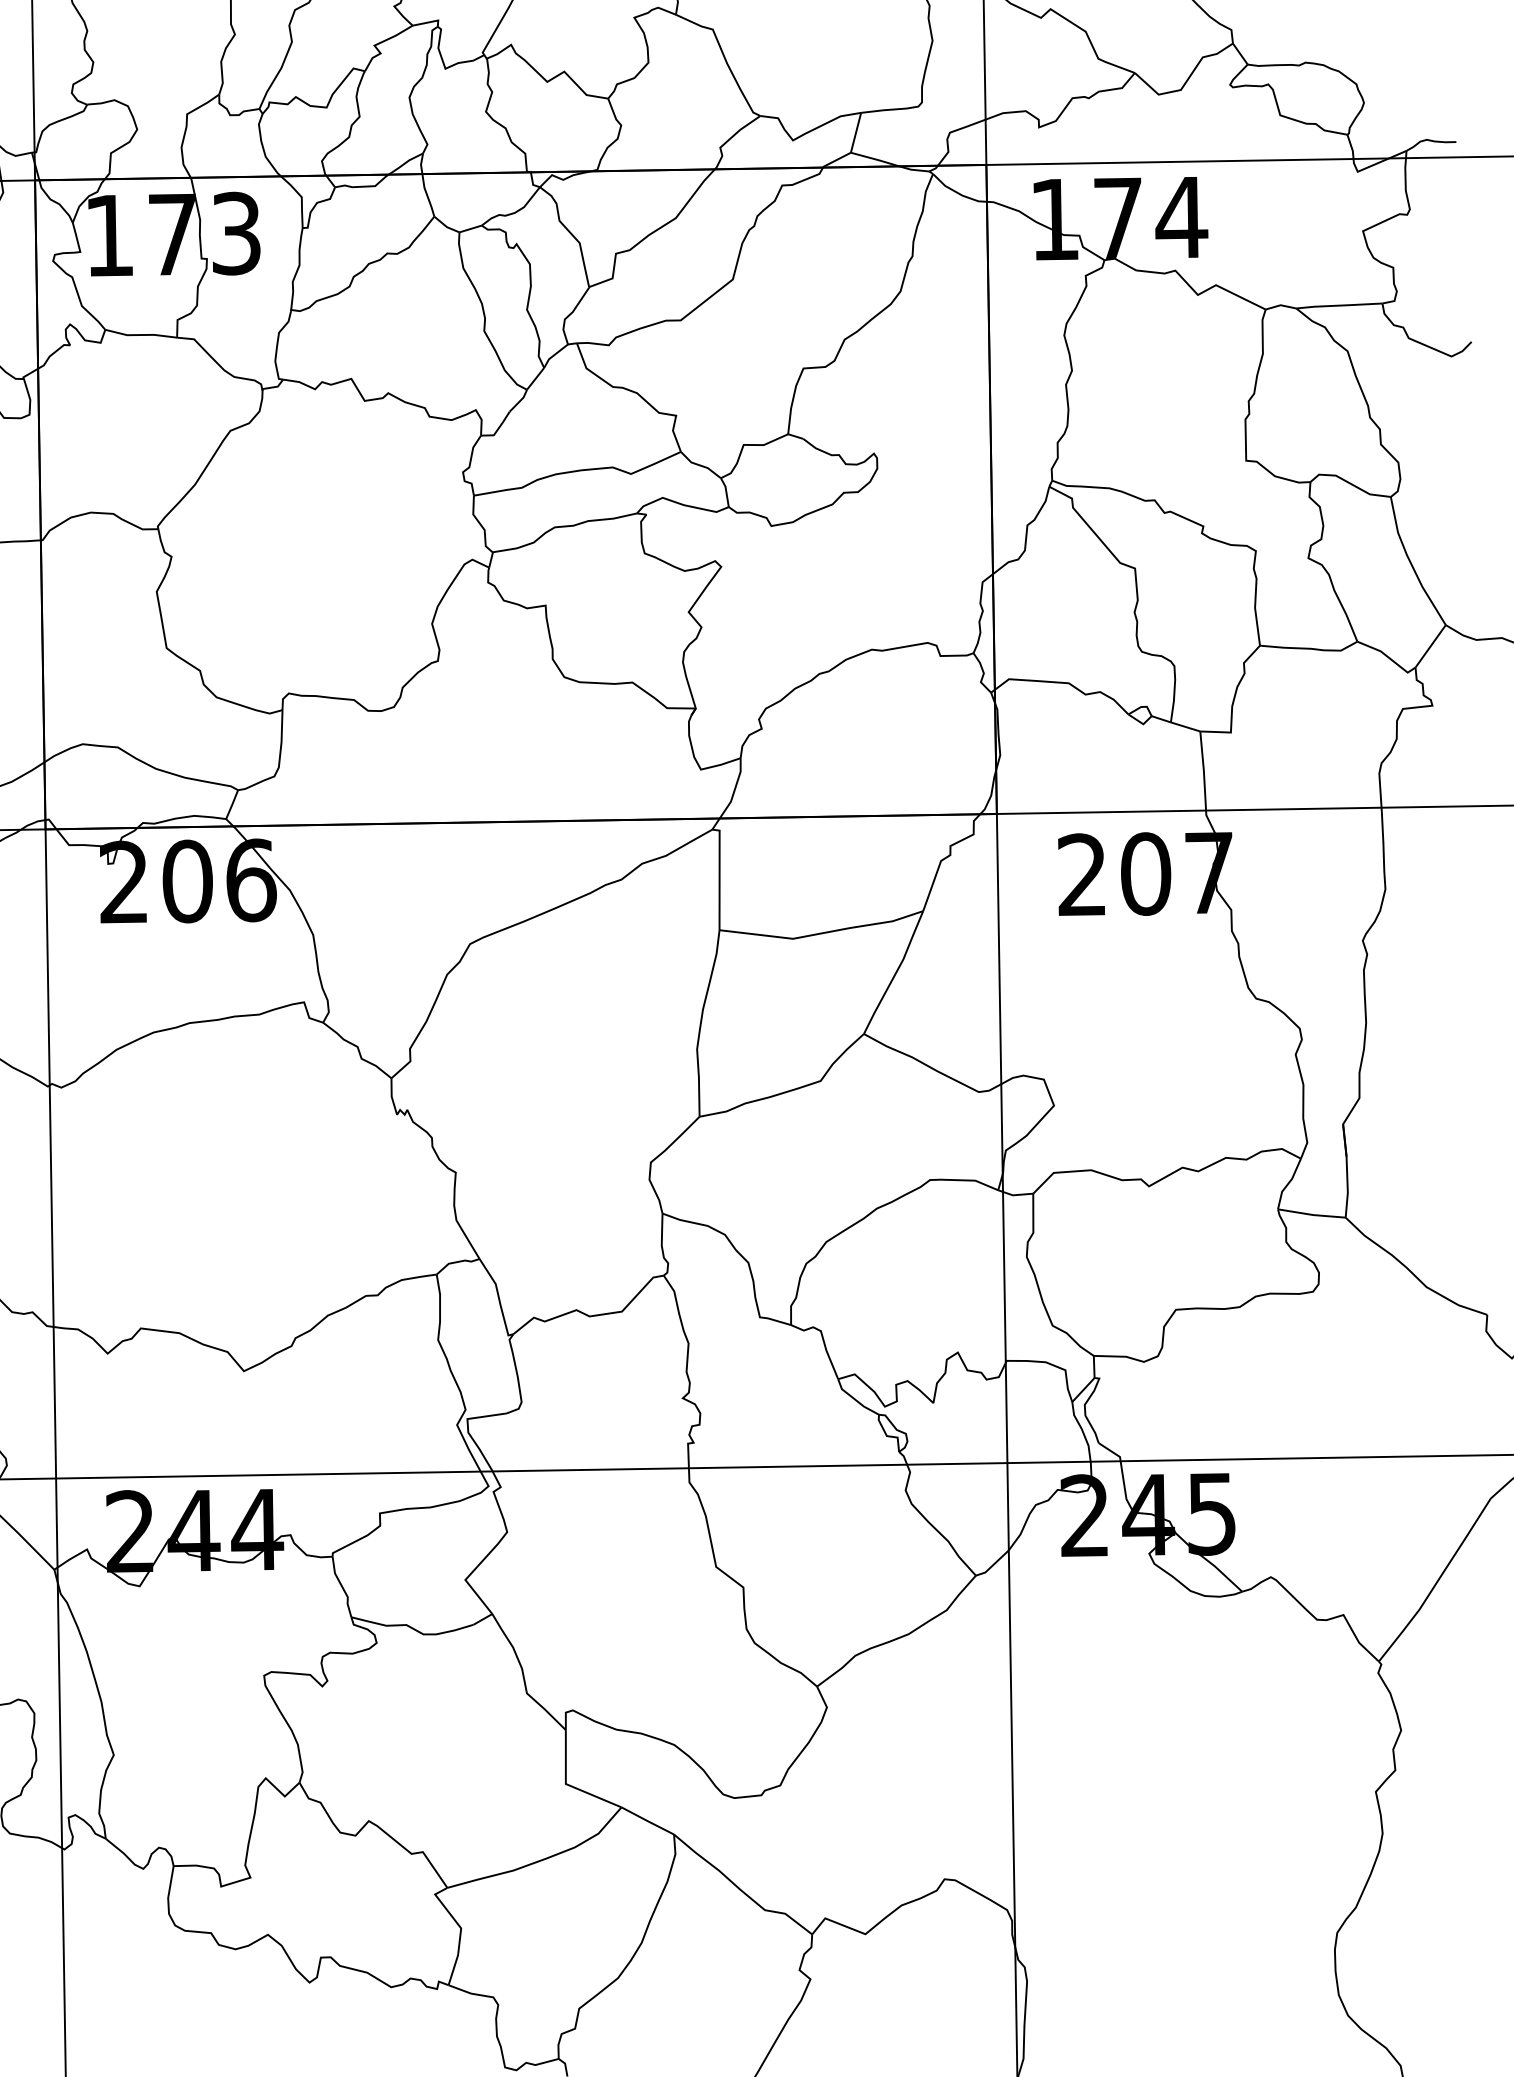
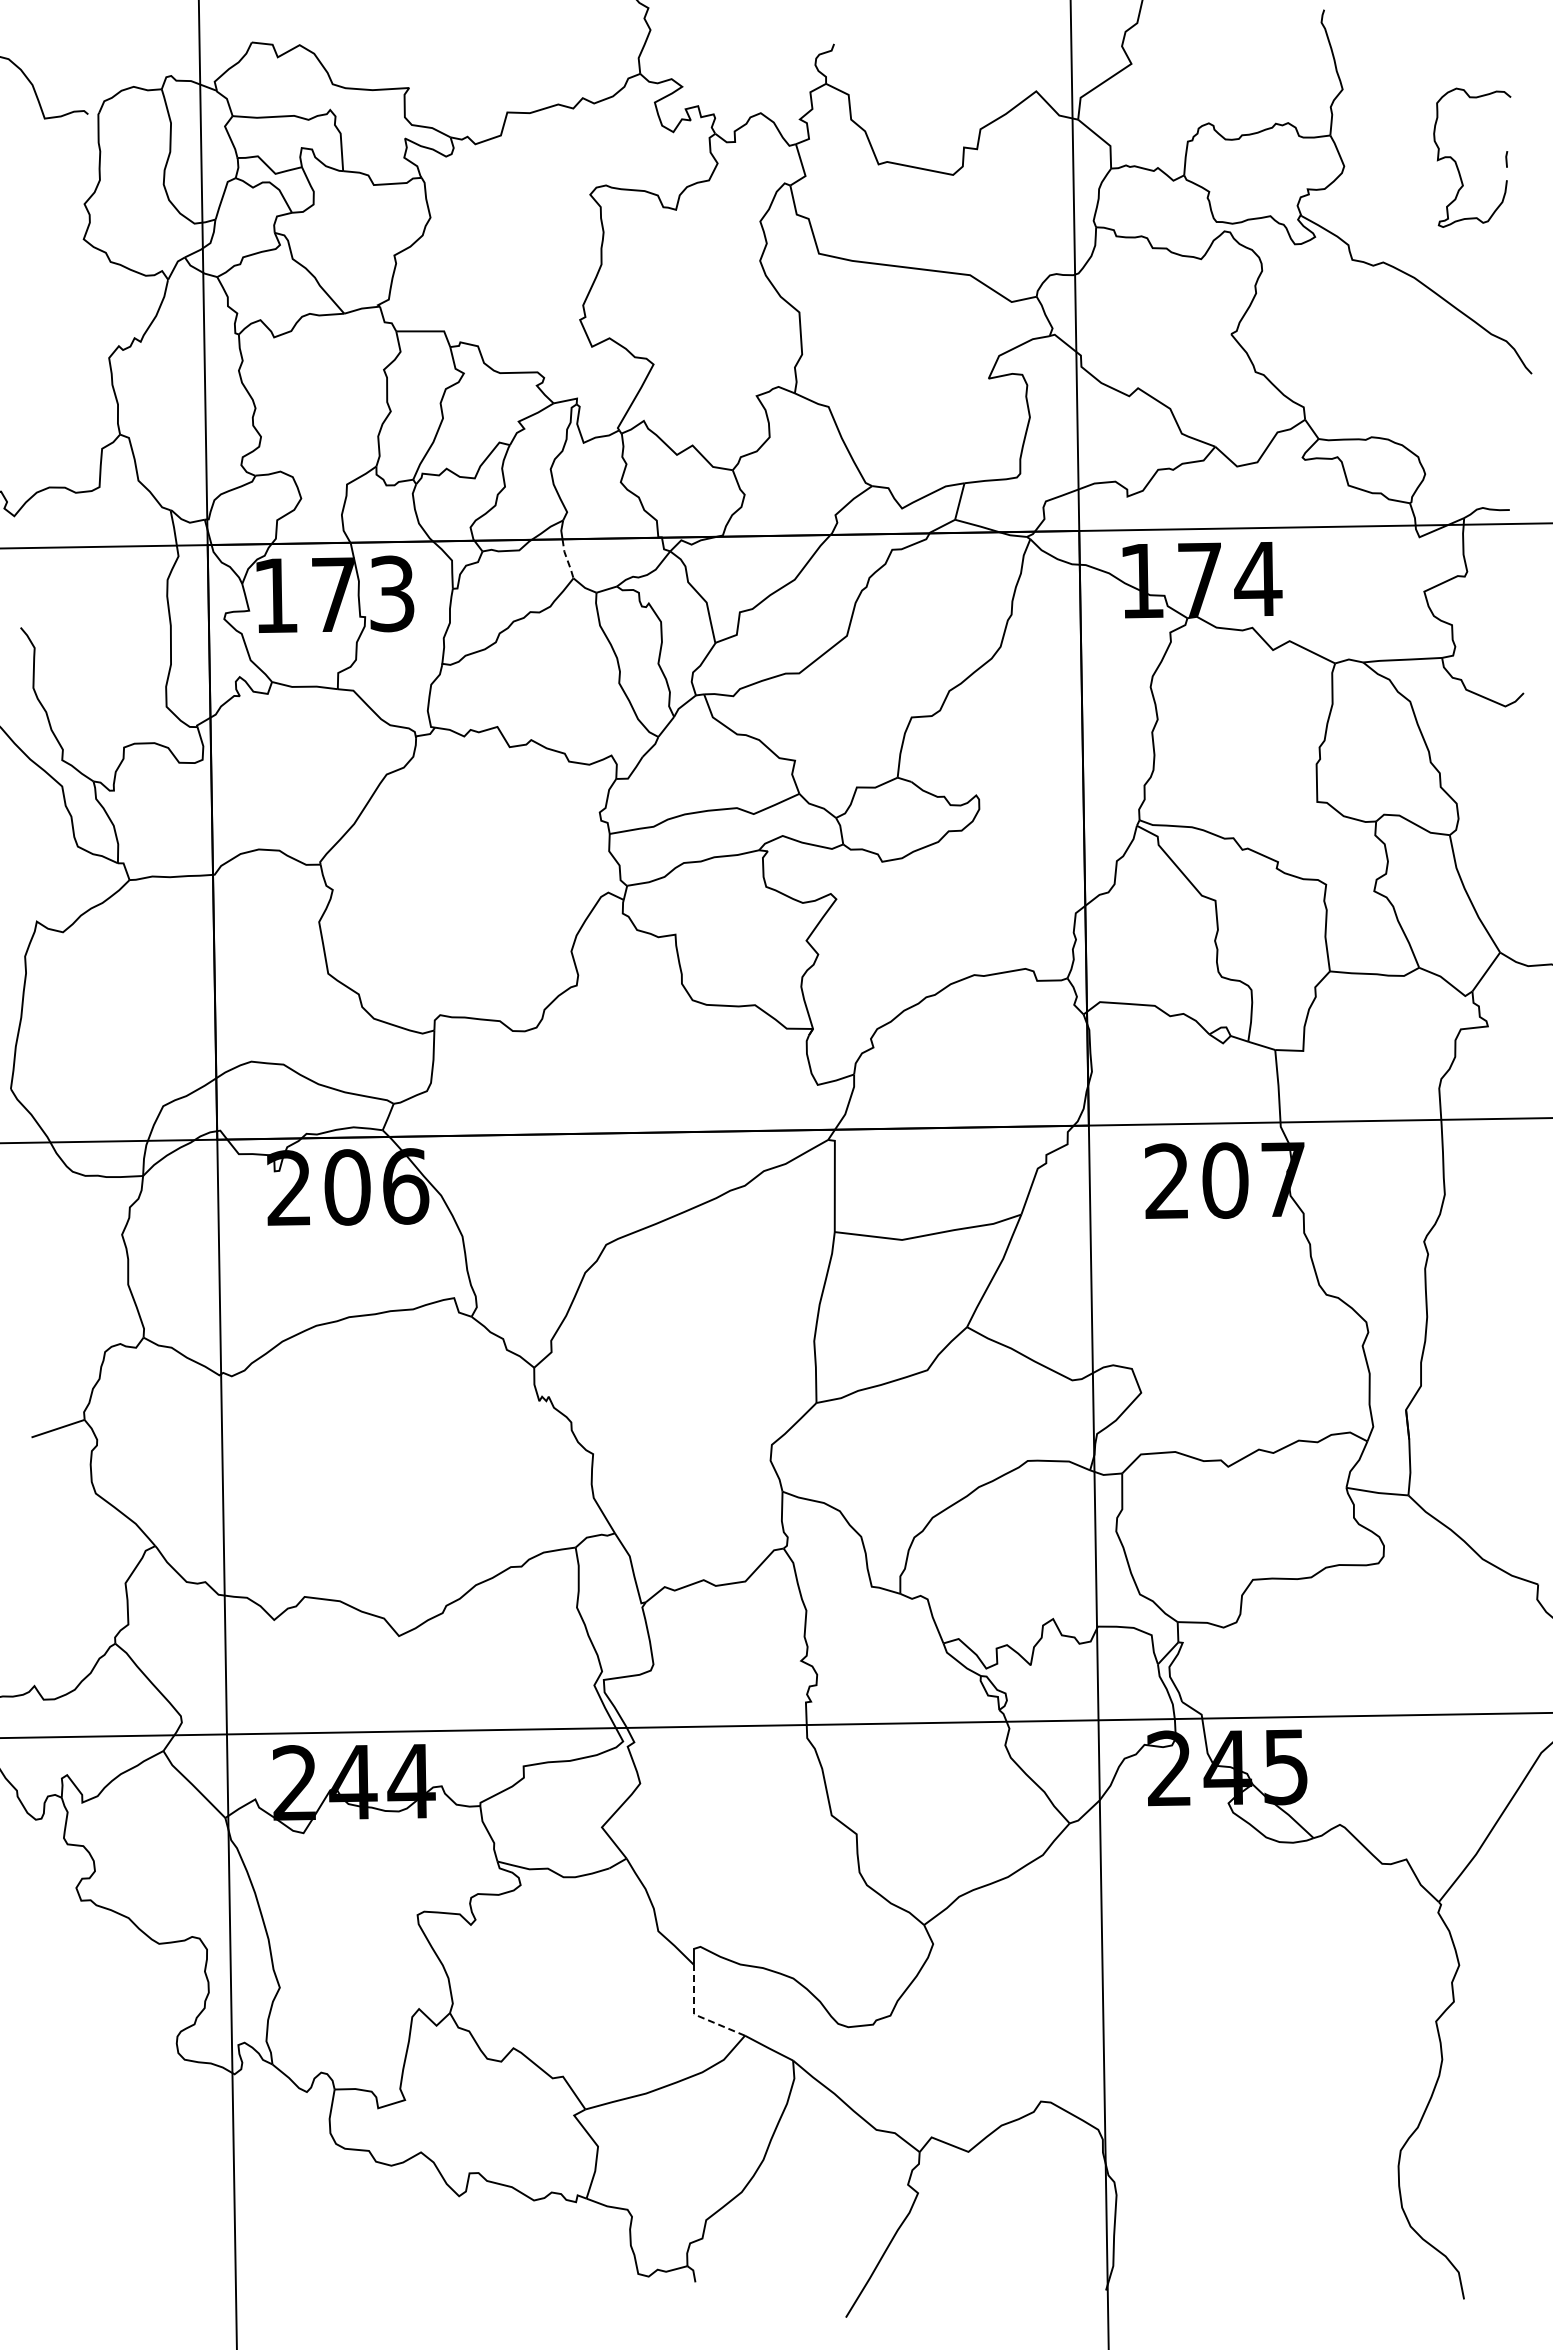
line: (427, 196) -> (567, 559), solid -> dashed
line: (567, 1785) -> (695, 2015), solid -> dashed

